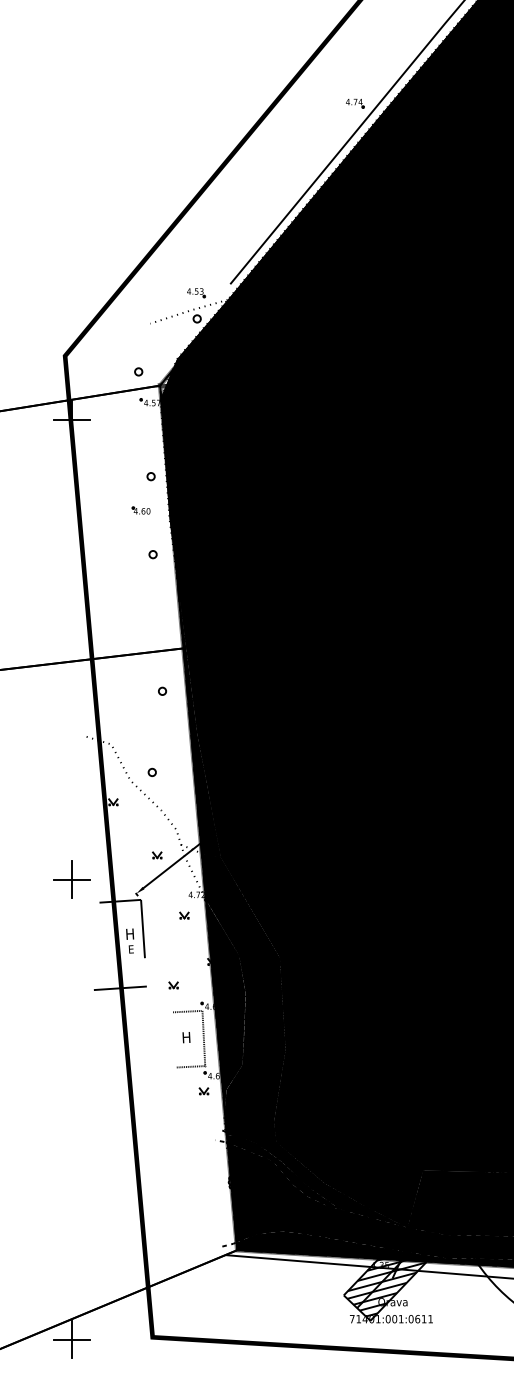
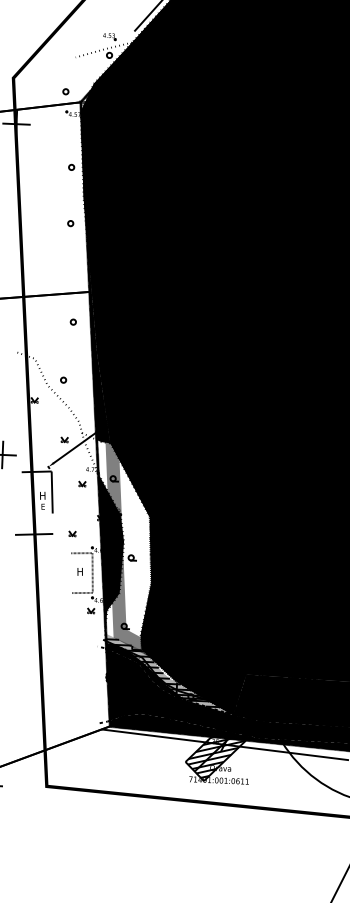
part: (140, 510) -> (63, 191), removed
fill: (304, 1040) -> (164, 577), removed

